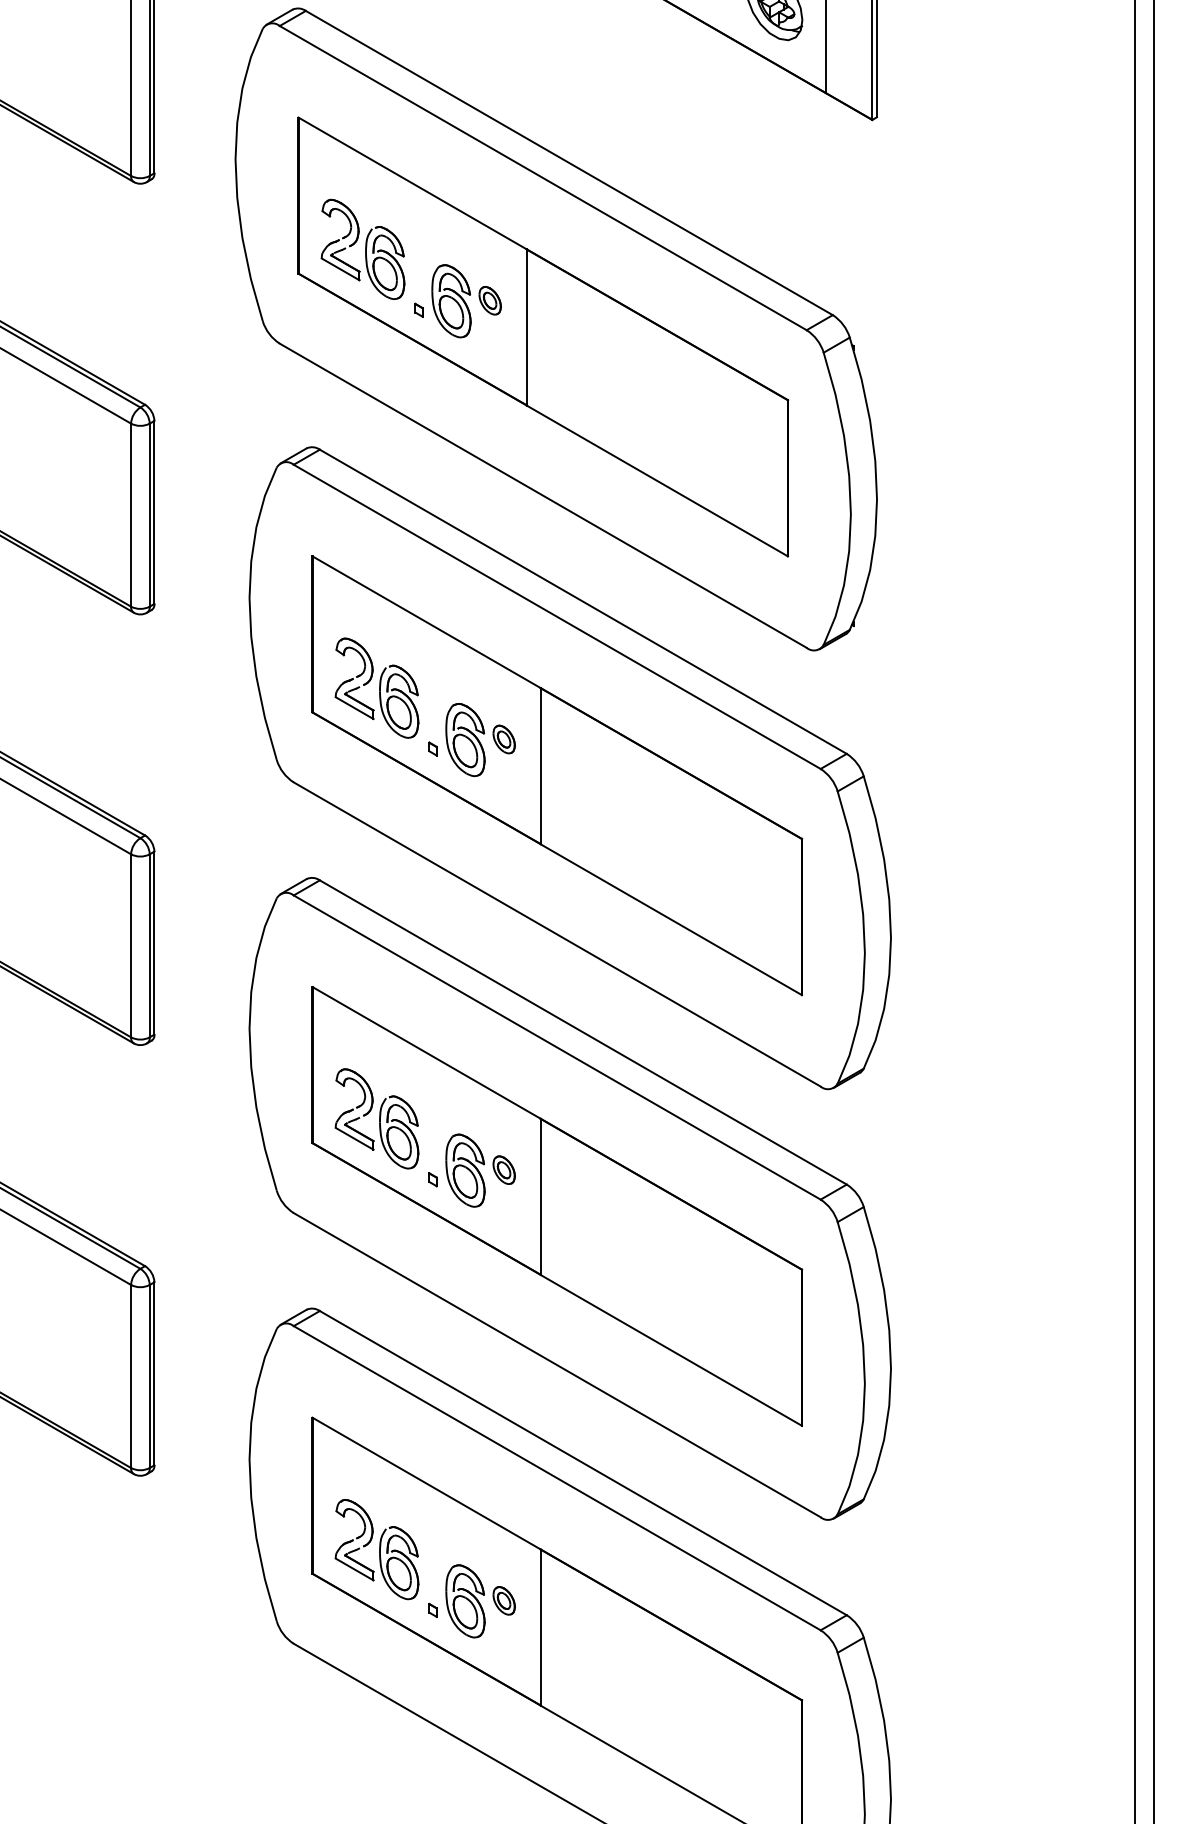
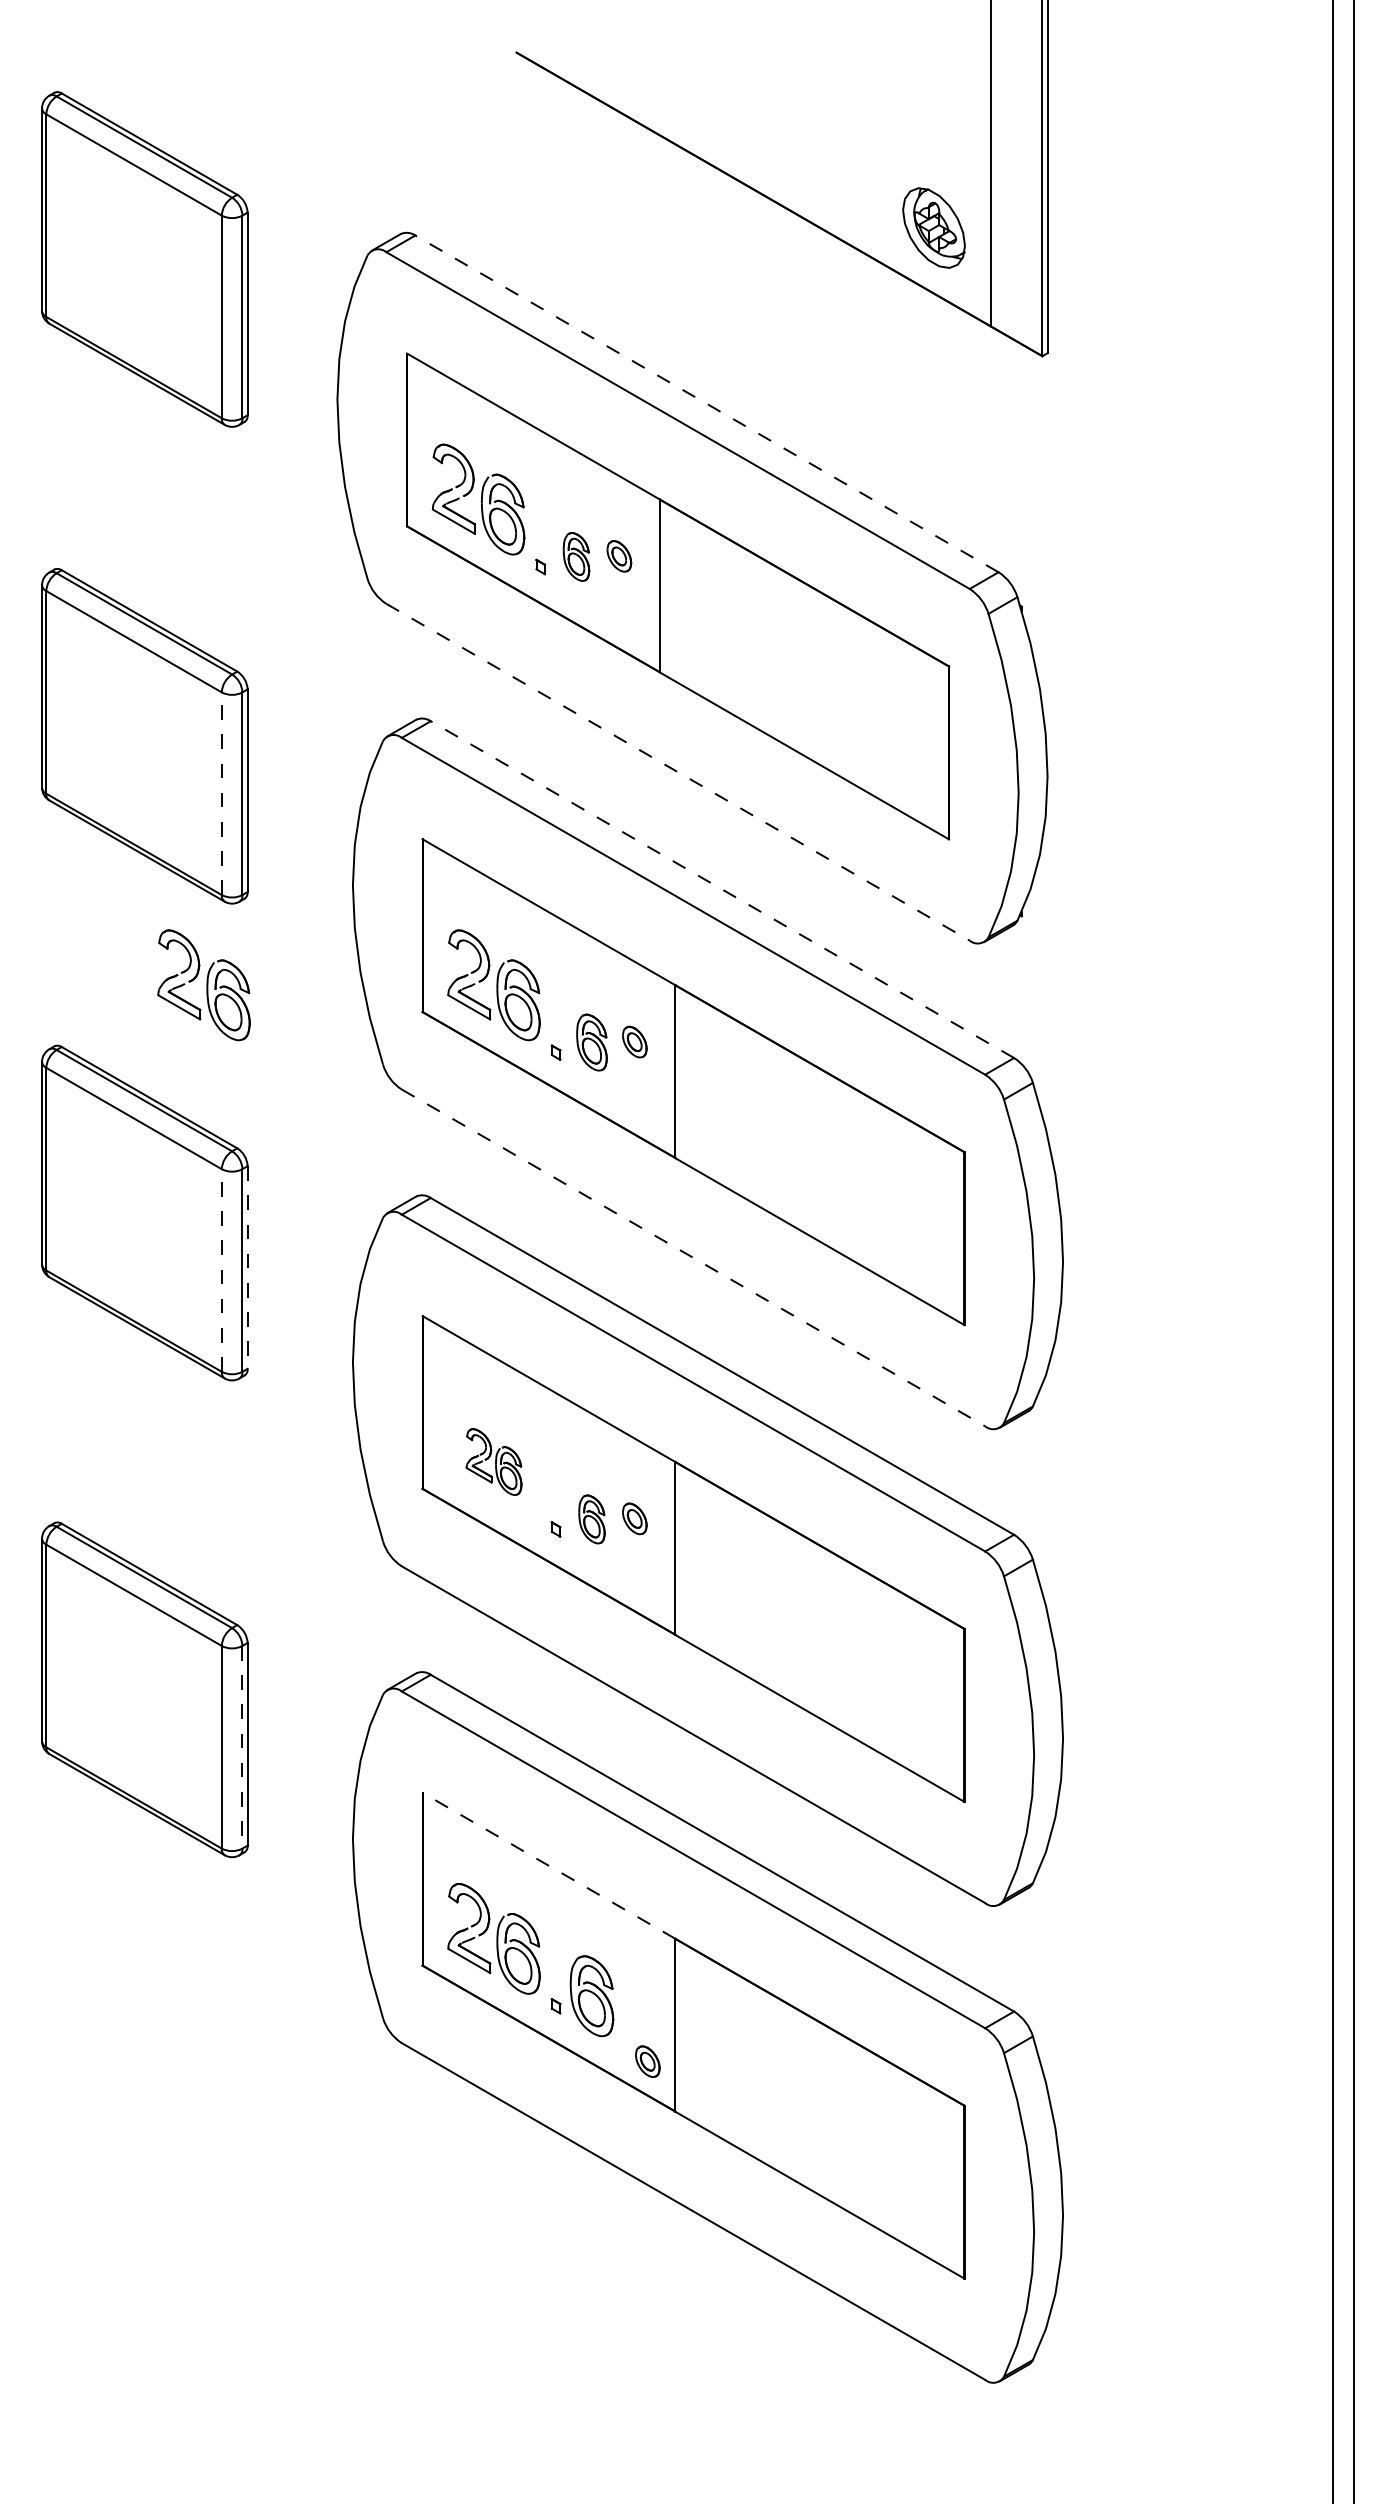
line: (568, 162) -> (706, 403), solid -> dashed
part: (451, 300) -> (576, 556), size x0.6
line: (543, 495) -> (678, 772), solid -> dashed
line: (130, 514) -> (221, 793), solid -> dashed
line: (583, 601) -> (722, 889), solid -> dashed
part: (114, 688) -> (203, 985), added
part: (465, 739) -> (591, 1042), size x0.7
line: (557, 934) -> (693, 1257), solid -> dashed
line: (154, 944) -> (247, 1268), solid -> dashed
line: (130, 945) -> (221, 1270), solid -> dashed
part: (376, 1118) -> (493, 1461), size x0.6
part: (465, 1170) -> (591, 1519), size x0.6
line: (149, 1376) -> (242, 1747), solid -> dashed
line: (426, 1483) -> (548, 1865), solid -> dashed
part: (503, 1600) -> (647, 2061), moved

